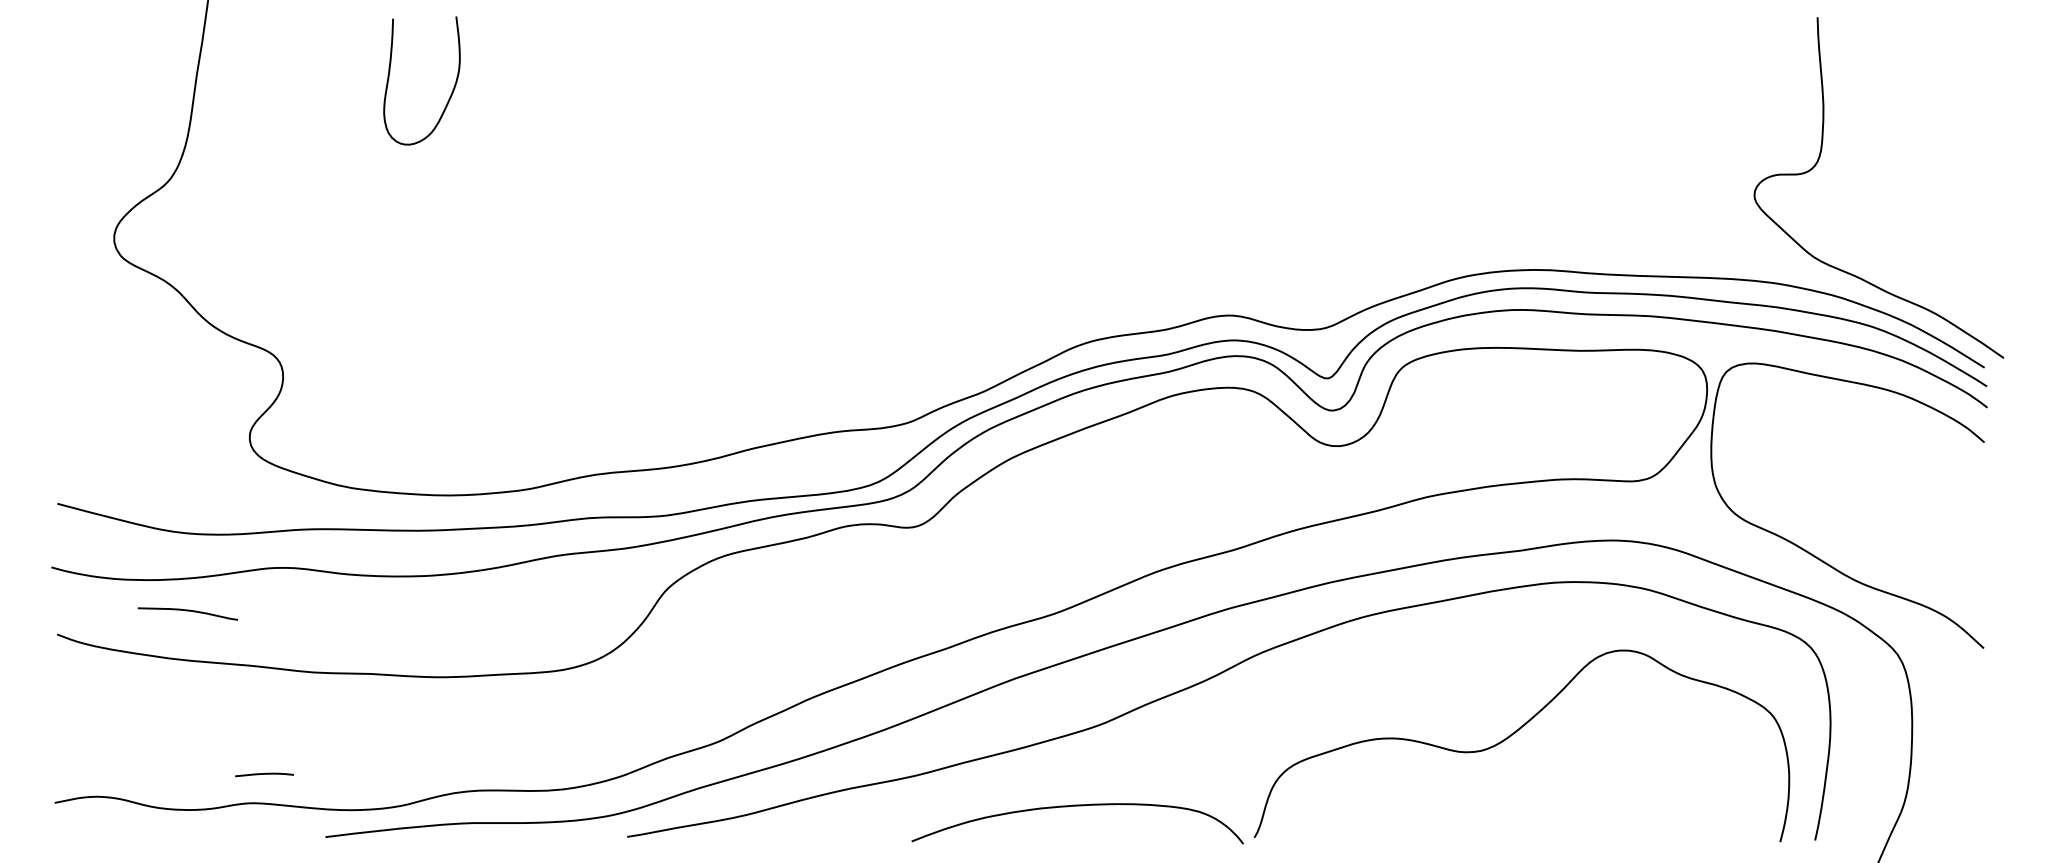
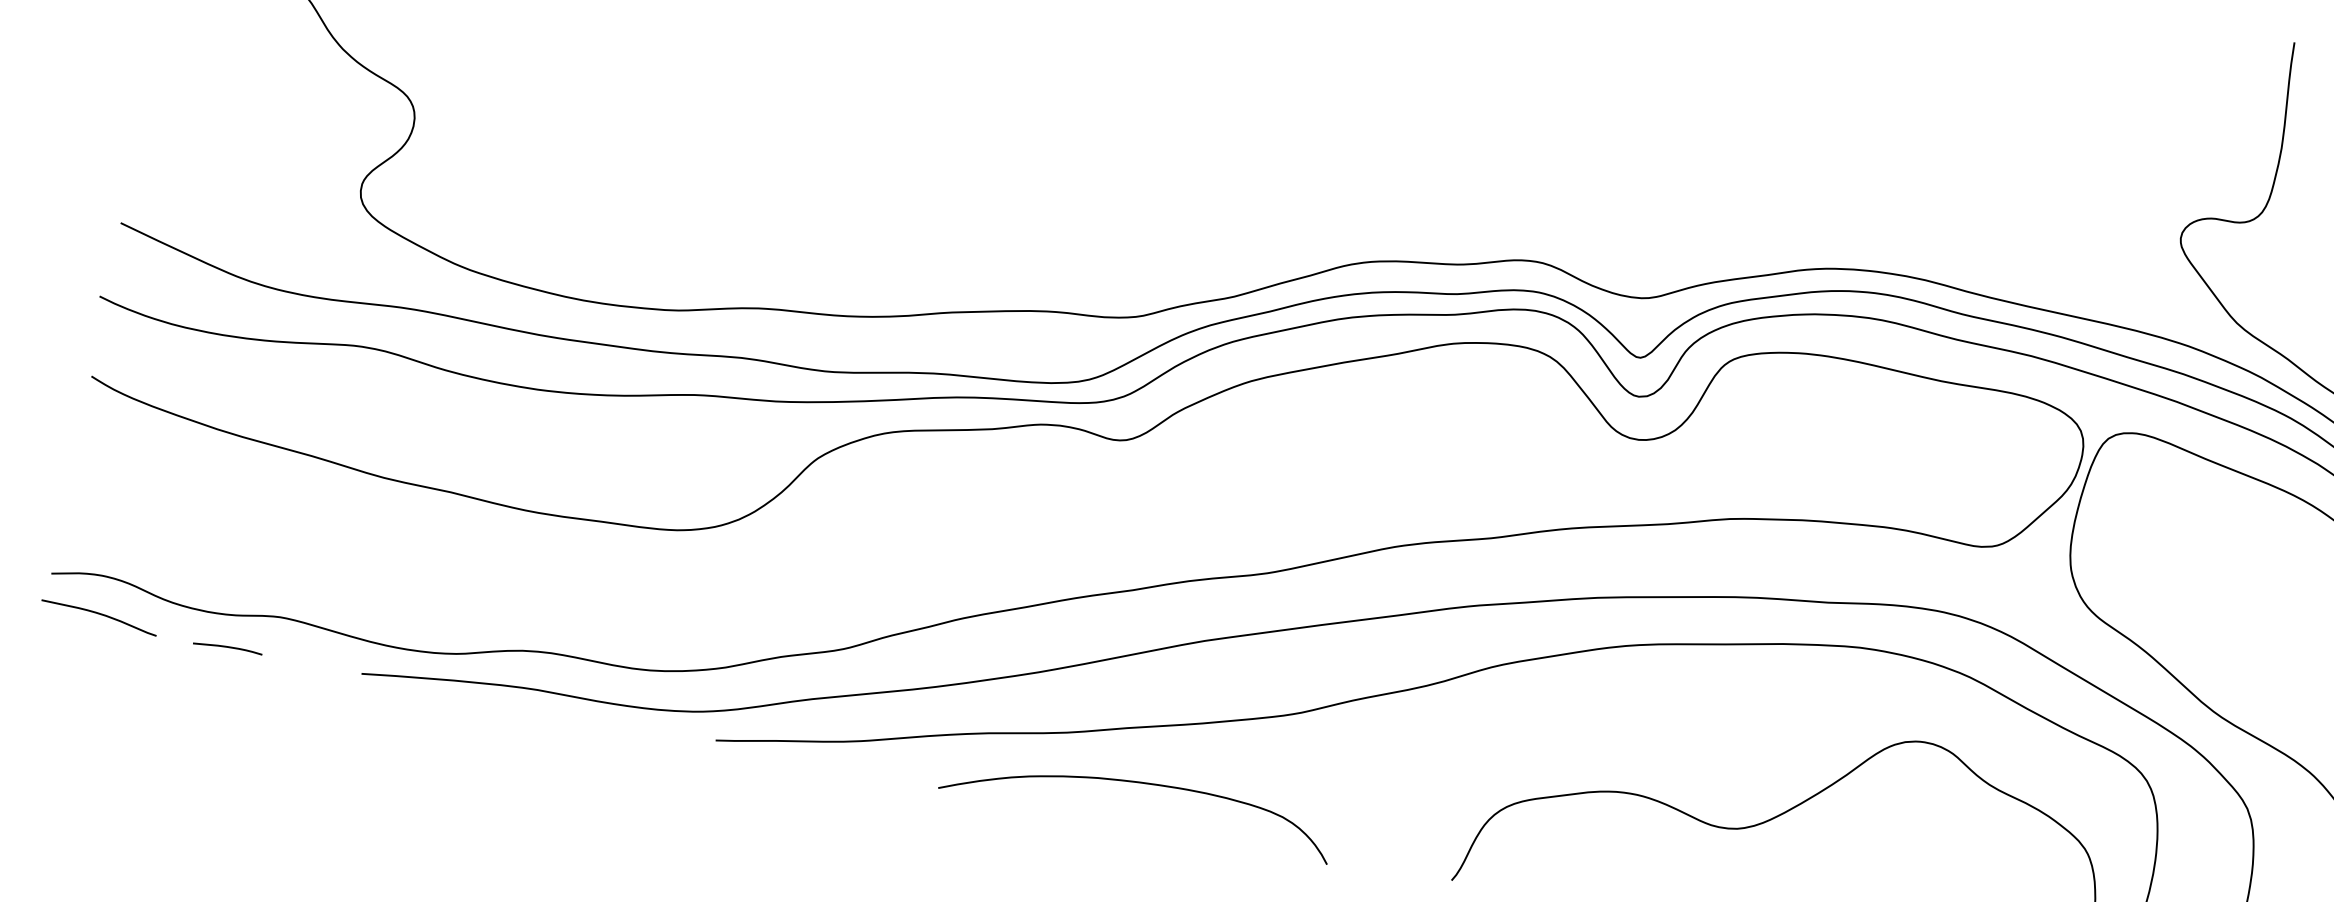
curve: (187, 611) -> (99, 614), moved
curve: (264, 774) -> (227, 647), moved
curve: (1077, 806) -> (1140, 783), moved

